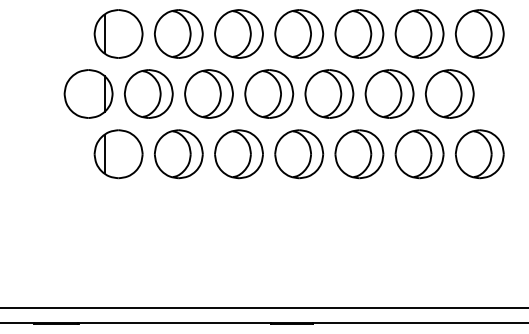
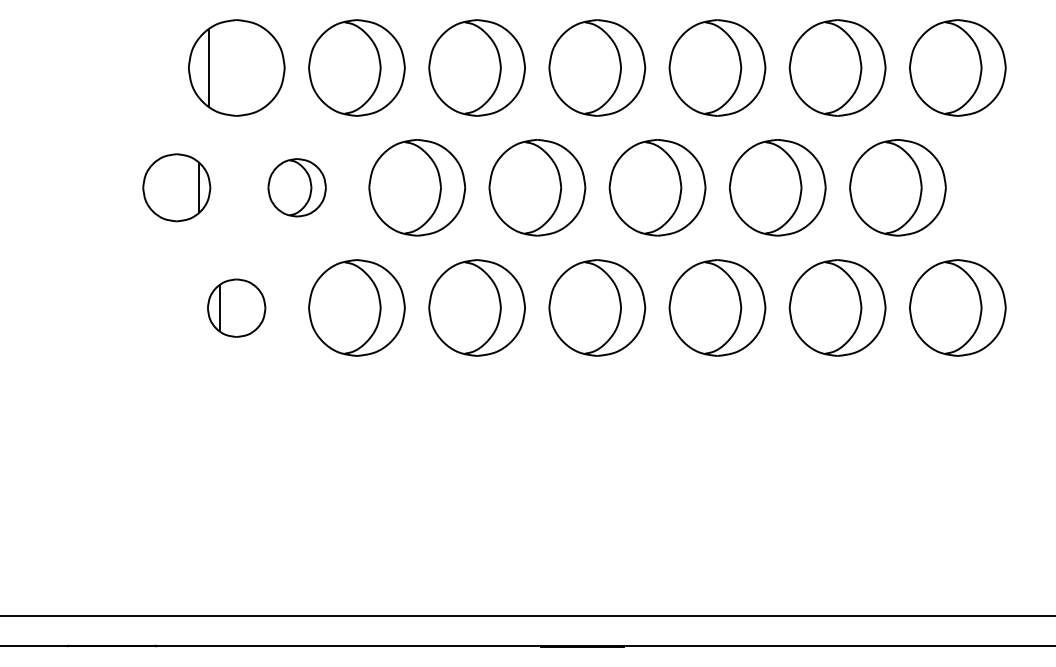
part: (88, 93) -> (176, 186), size x0.7
part: (148, 93) -> (296, 186), size x0.6
part: (118, 154) -> (236, 308), size x0.6

